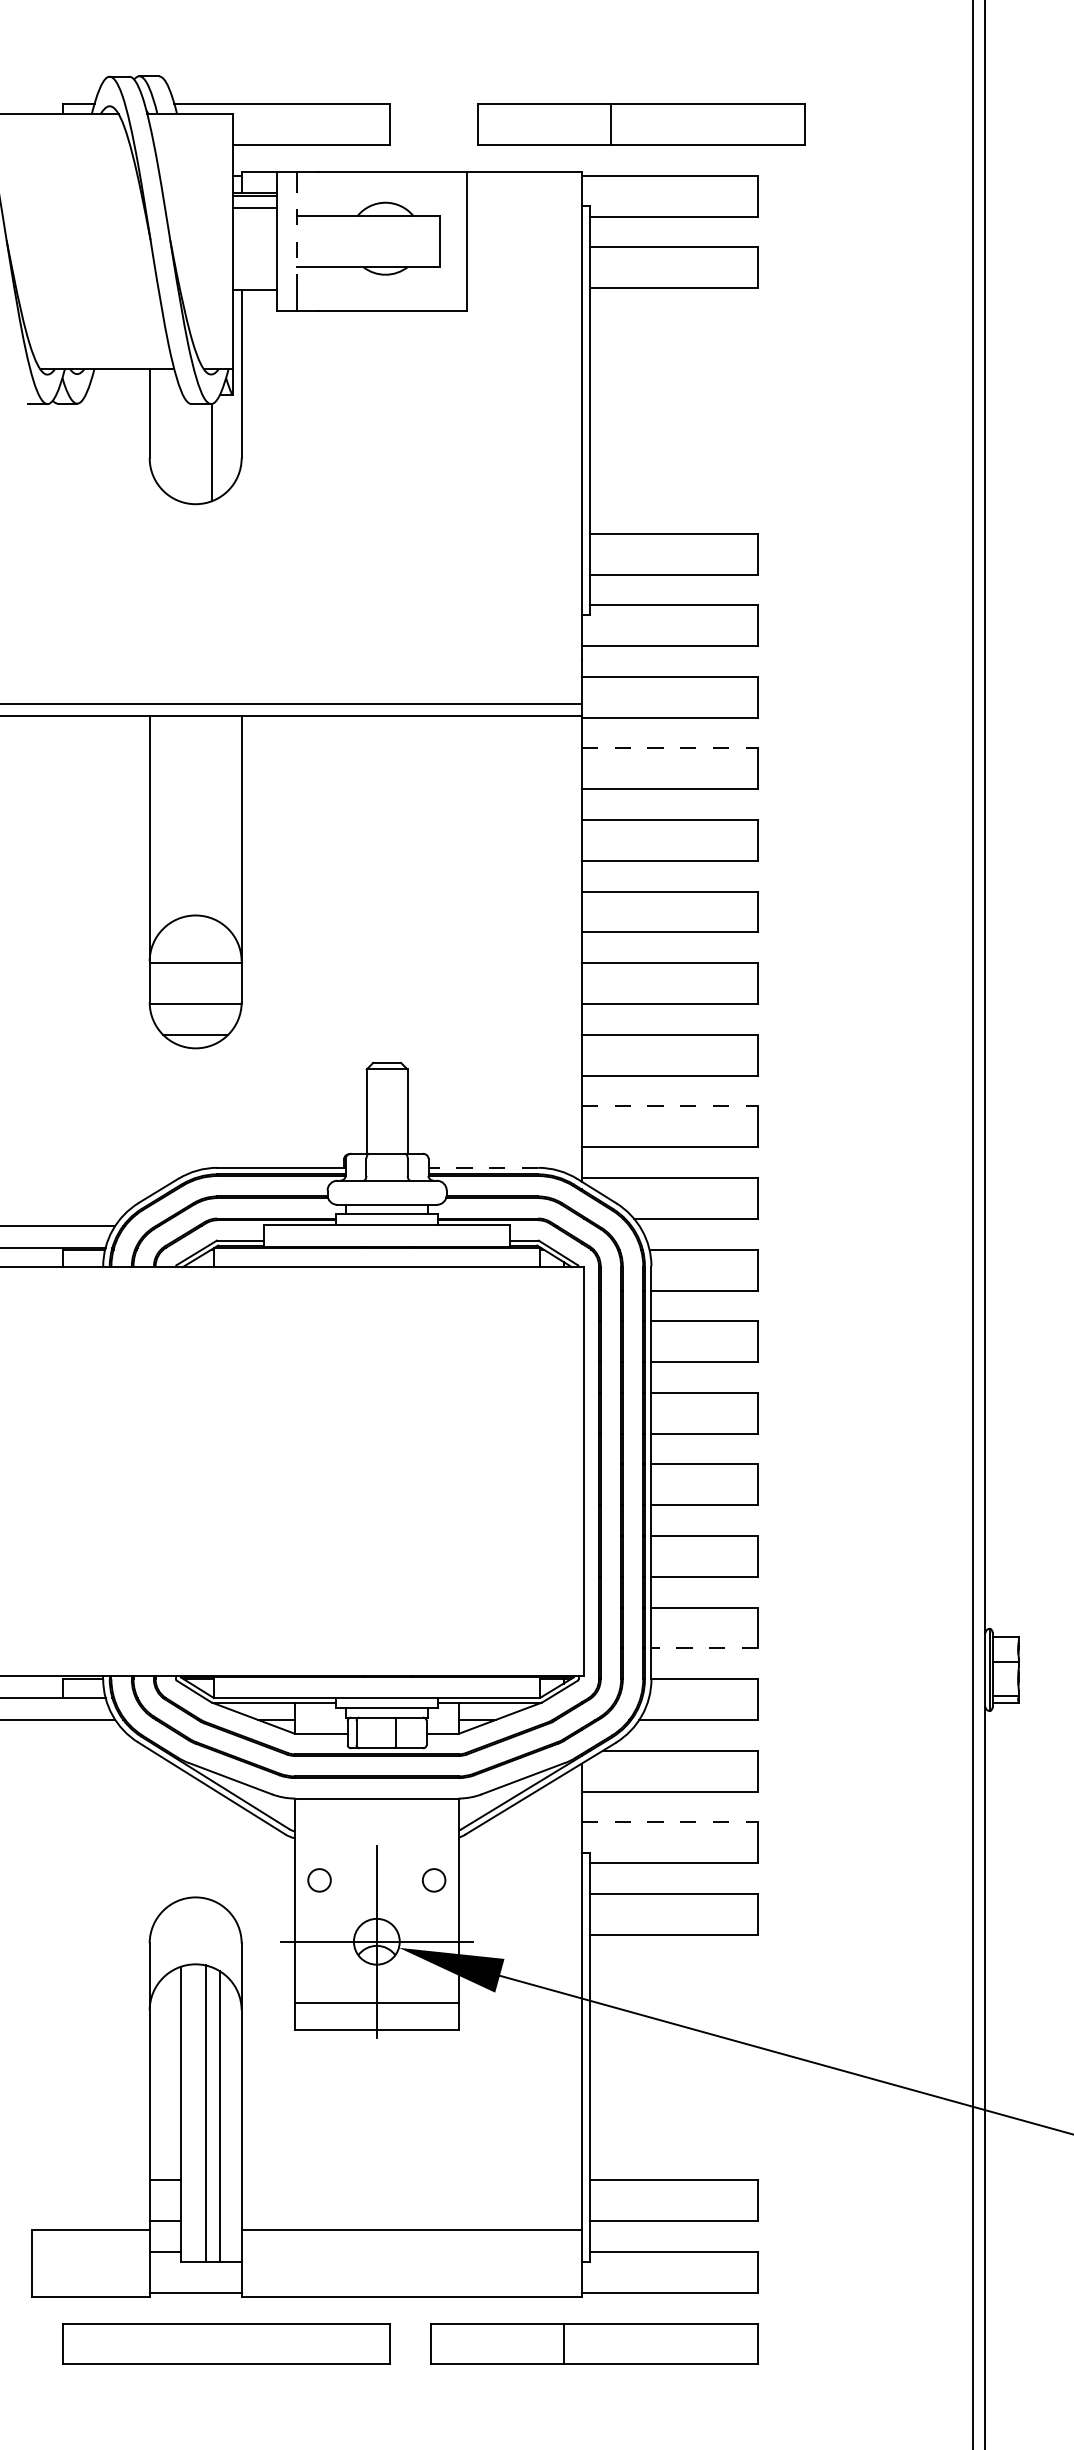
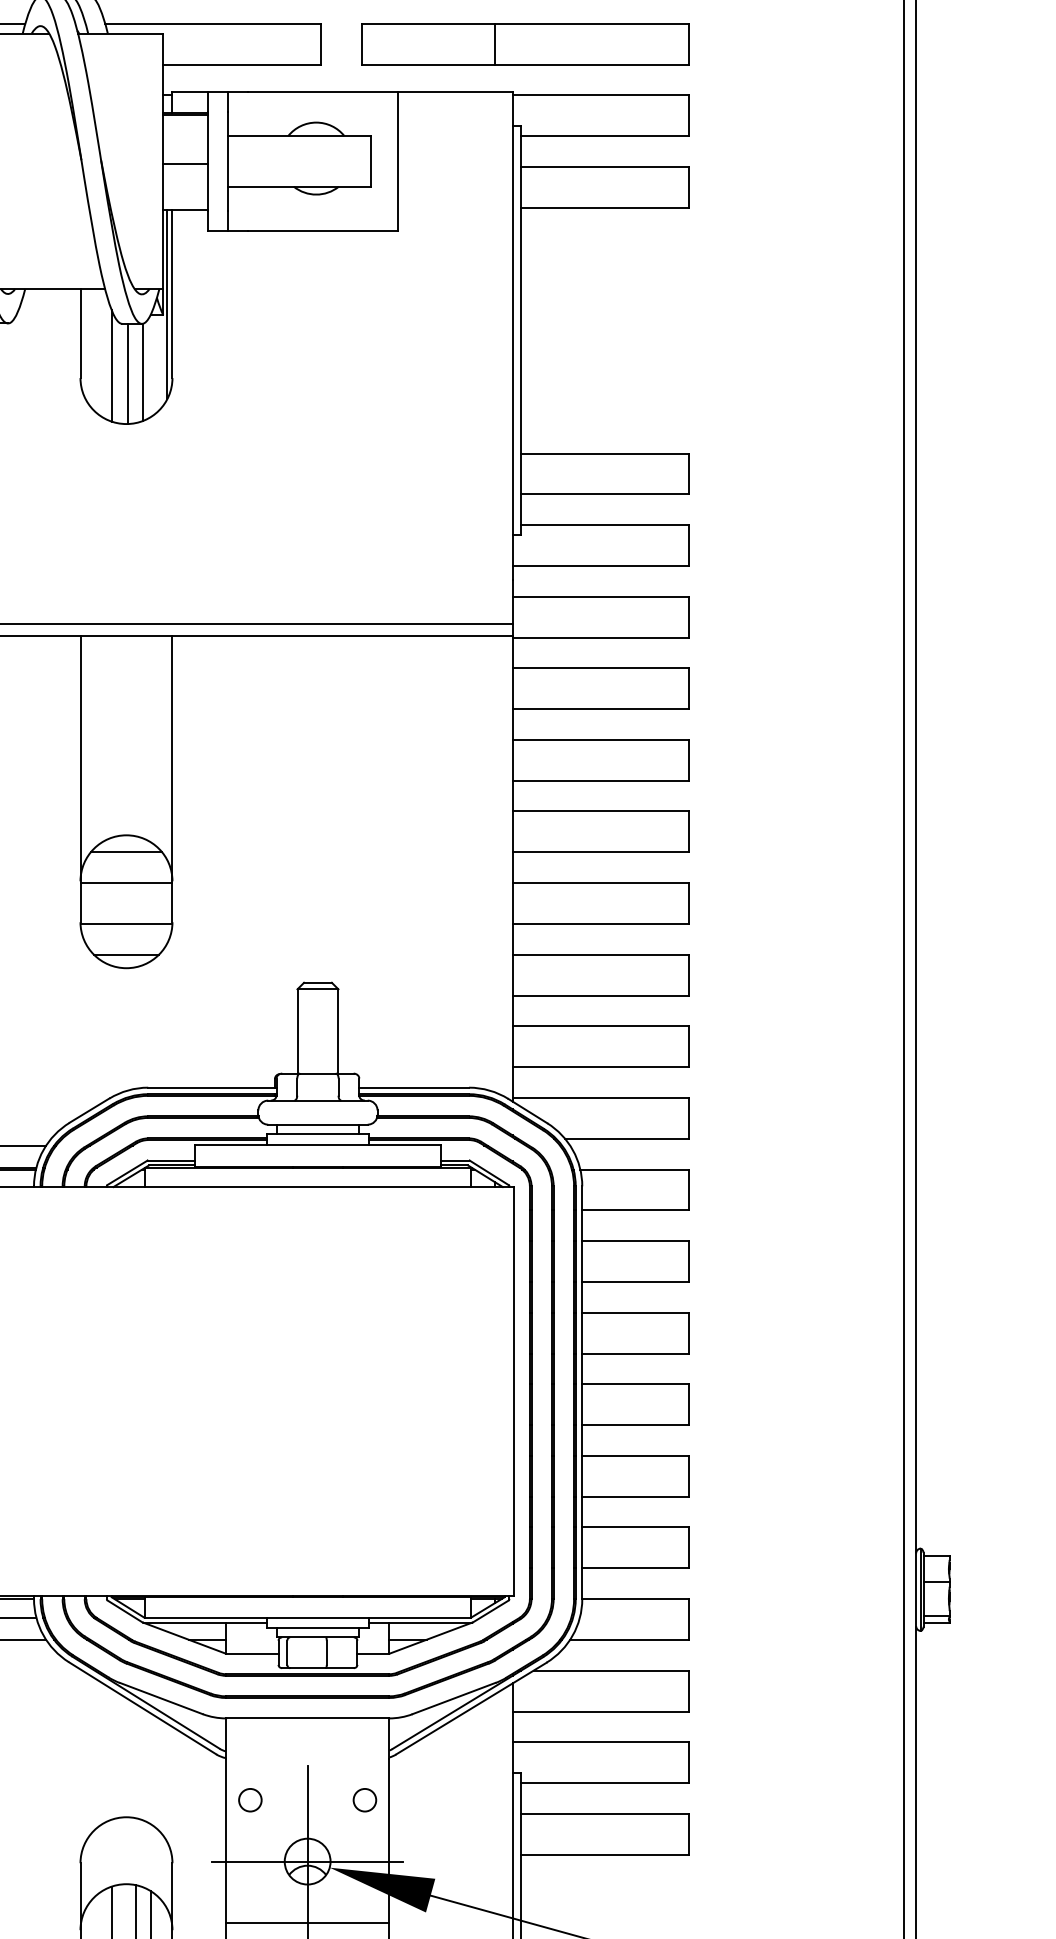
part: (641, 124) -> (525, 44), moved
line: (254, 208) -> (185, 164), moved
line: (297, 241) -> (228, 161), dashed -> solid
line: (236, 384) -> (167, 304), added
line: (180, 445) -> (111, 365), added
line: (197, 454) -> (128, 374), added
line: (670, 748) -> (601, 668), dashed -> solid
line: (195, 932) -> (126, 852), added
line: (670, 1106) -> (601, 1026), dashed -> solid
line: (483, 1167) -> (414, 1087), dashed -> solid
line: (704, 1648) -> (635, 1568), dashed -> solid
line: (670, 1822) -> (601, 1742), dashed -> solid

